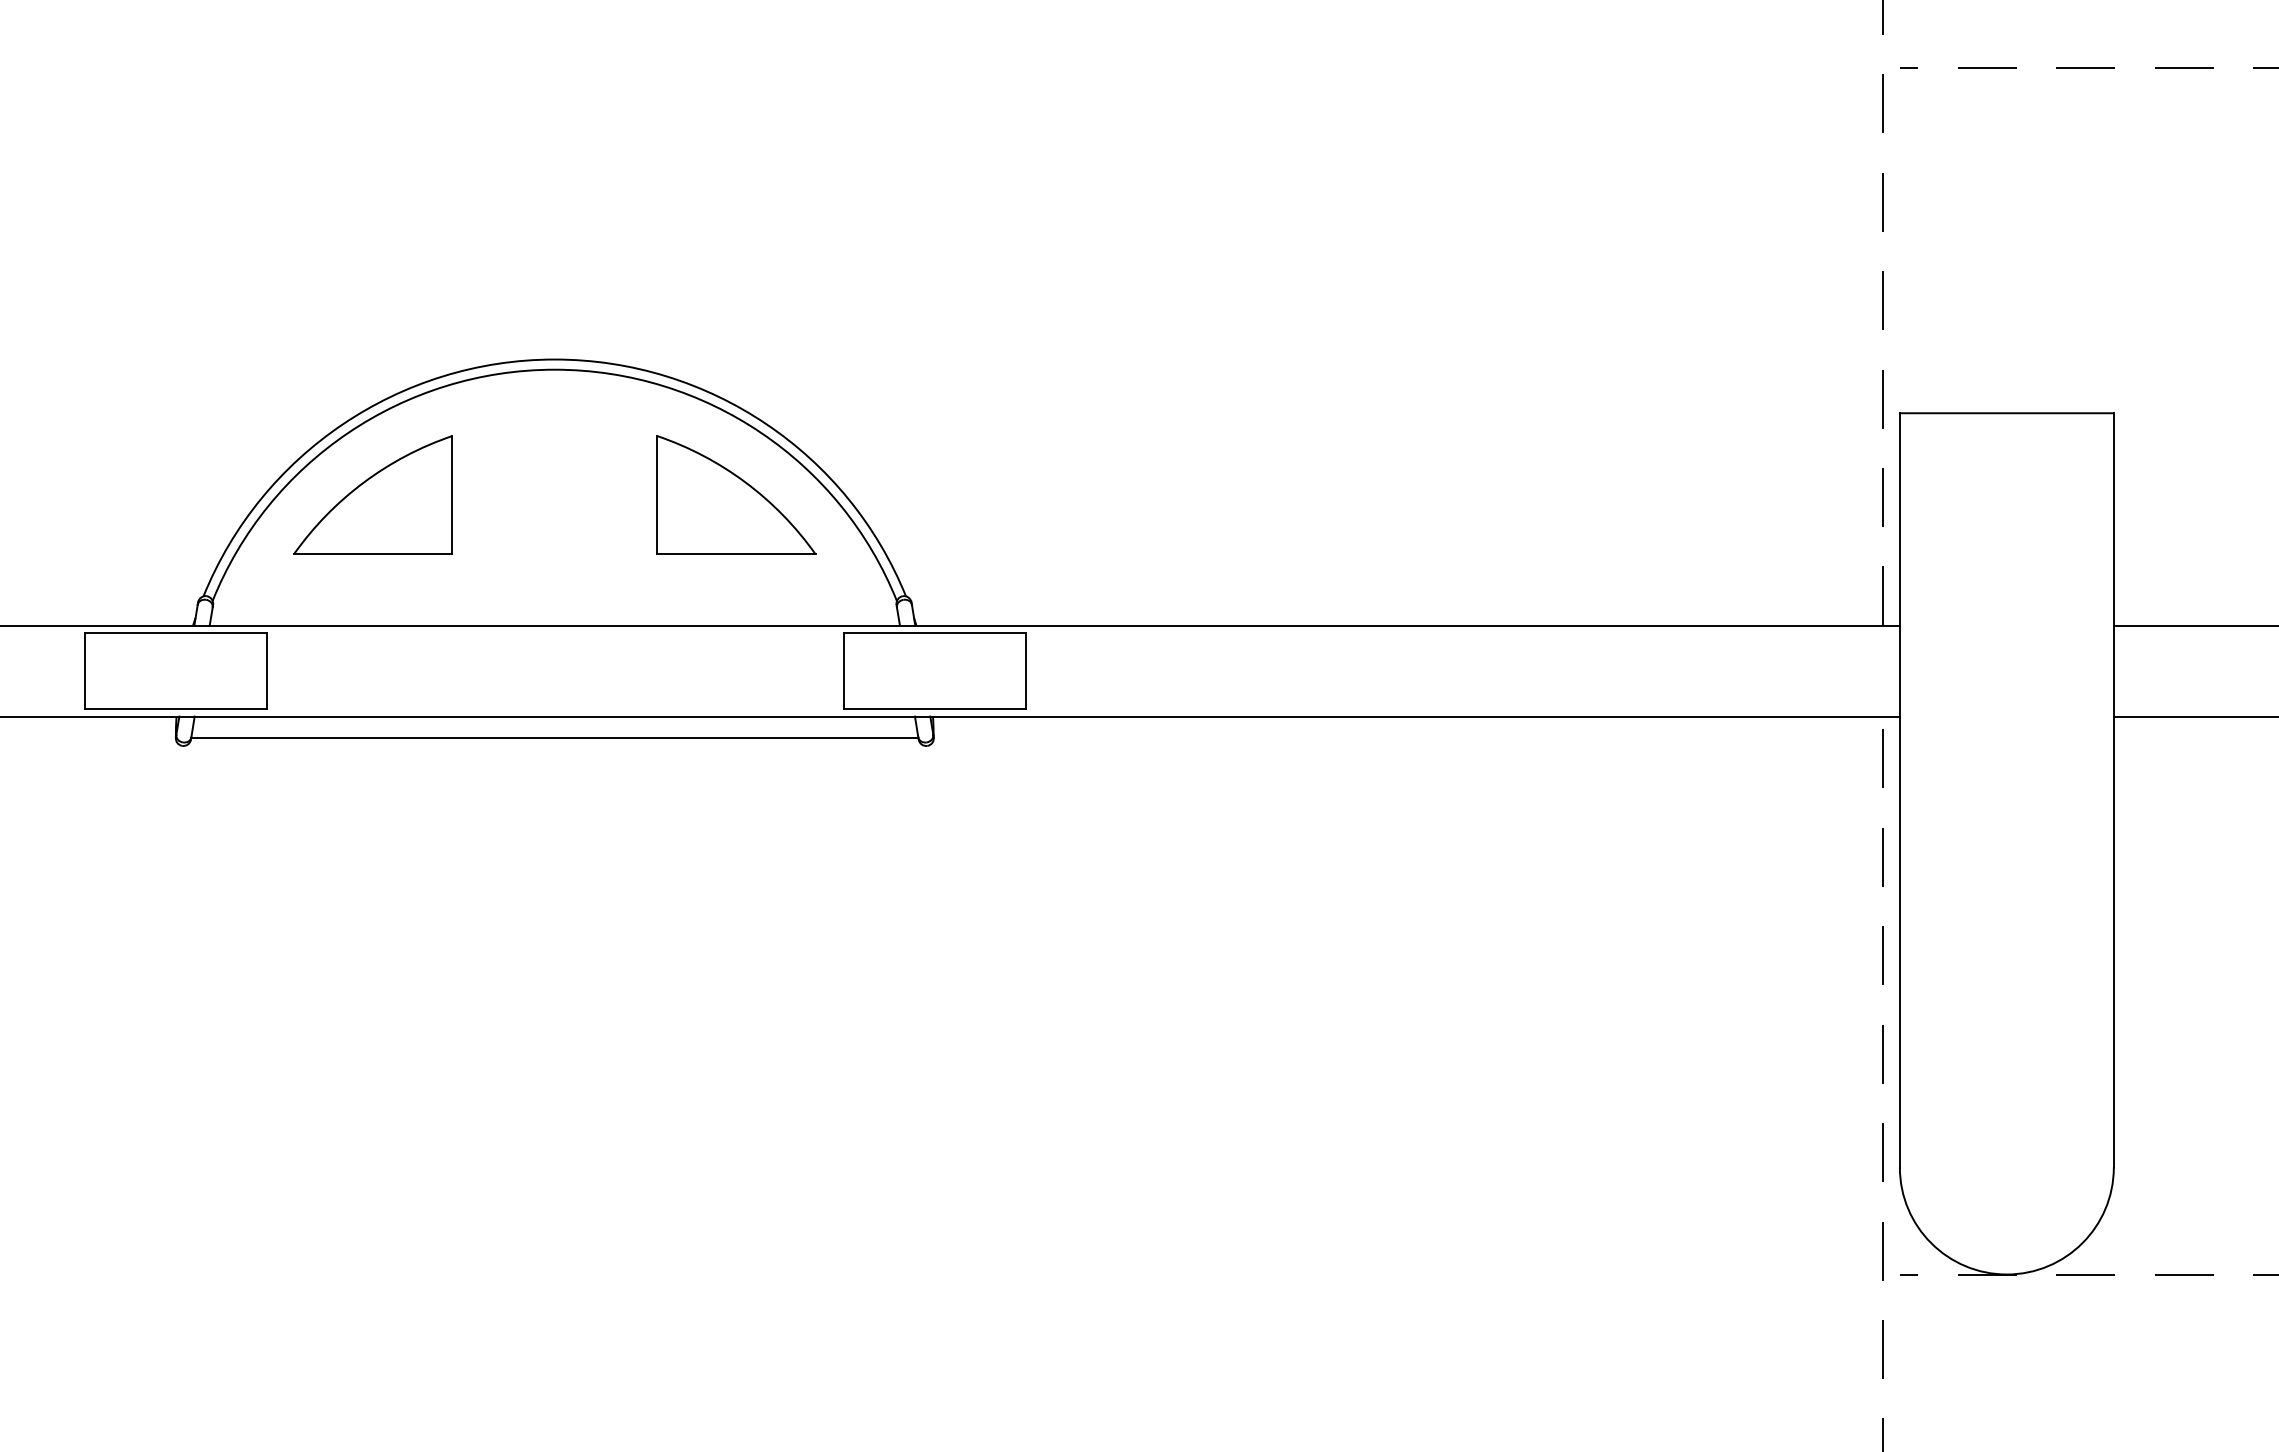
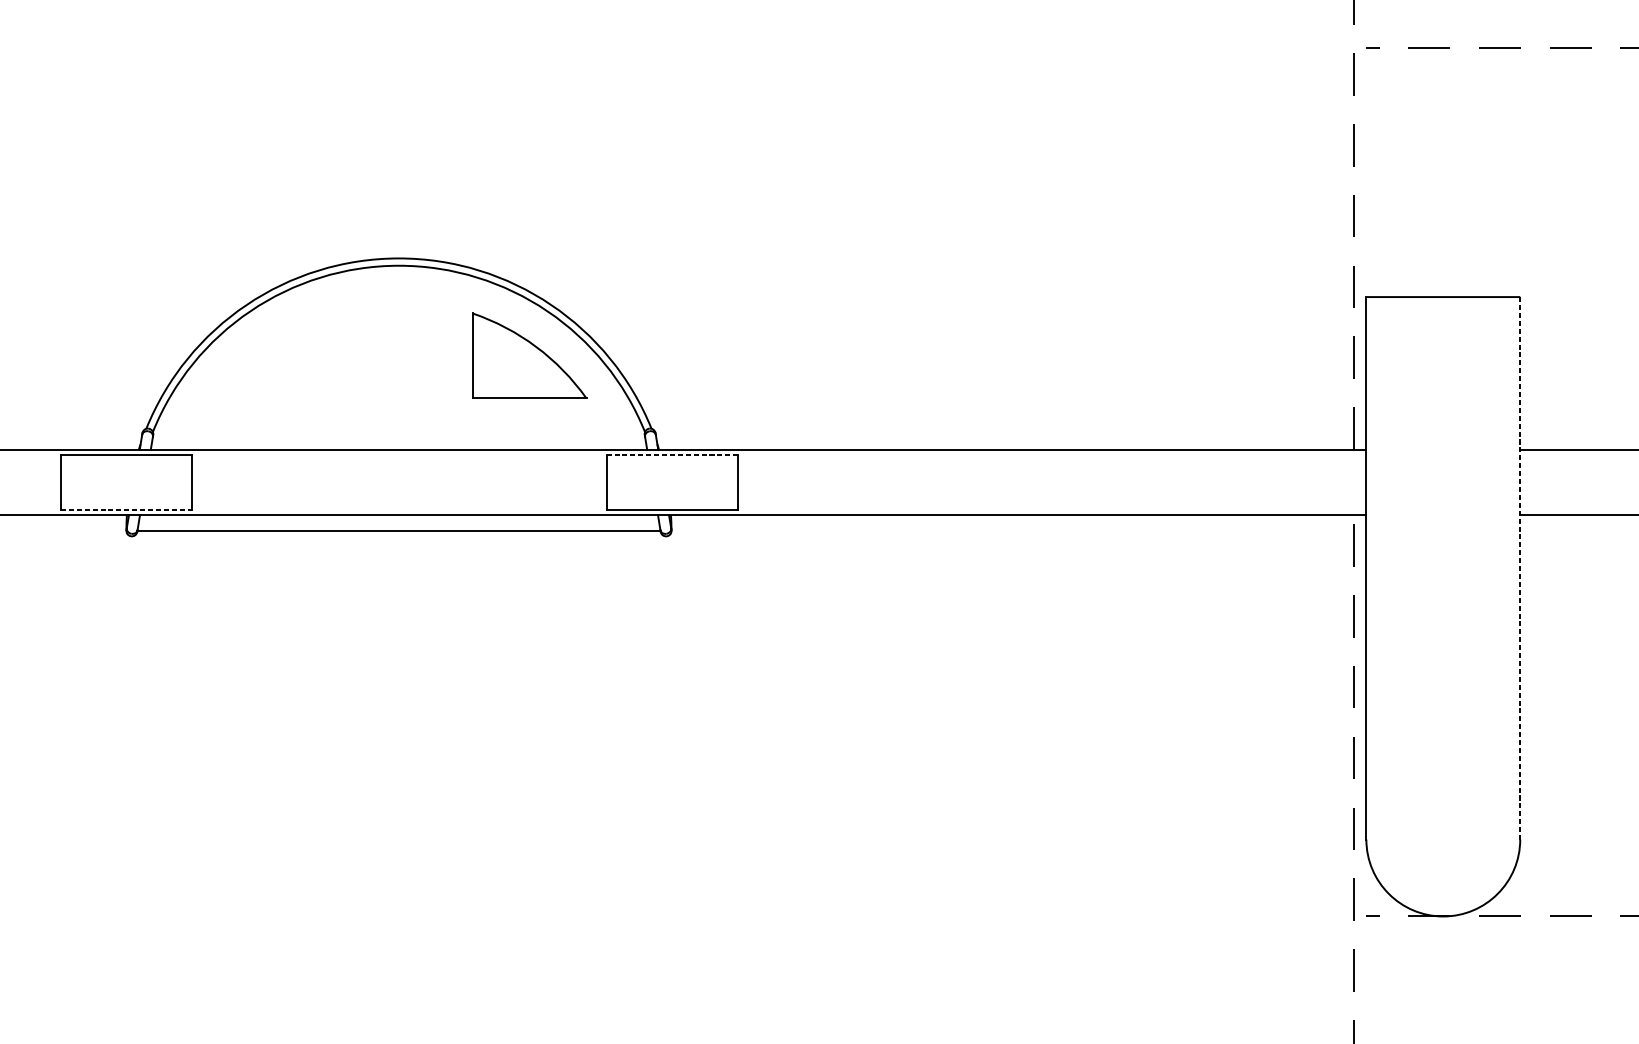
part: (372, 494) -> (267, 355), removed
line: (935, 633) -> (672, 455), solid -> dashed
line: (176, 708) -> (126, 509), solid -> dashed
line: (2113, 790) -> (1520, 568), solid -> dashed

